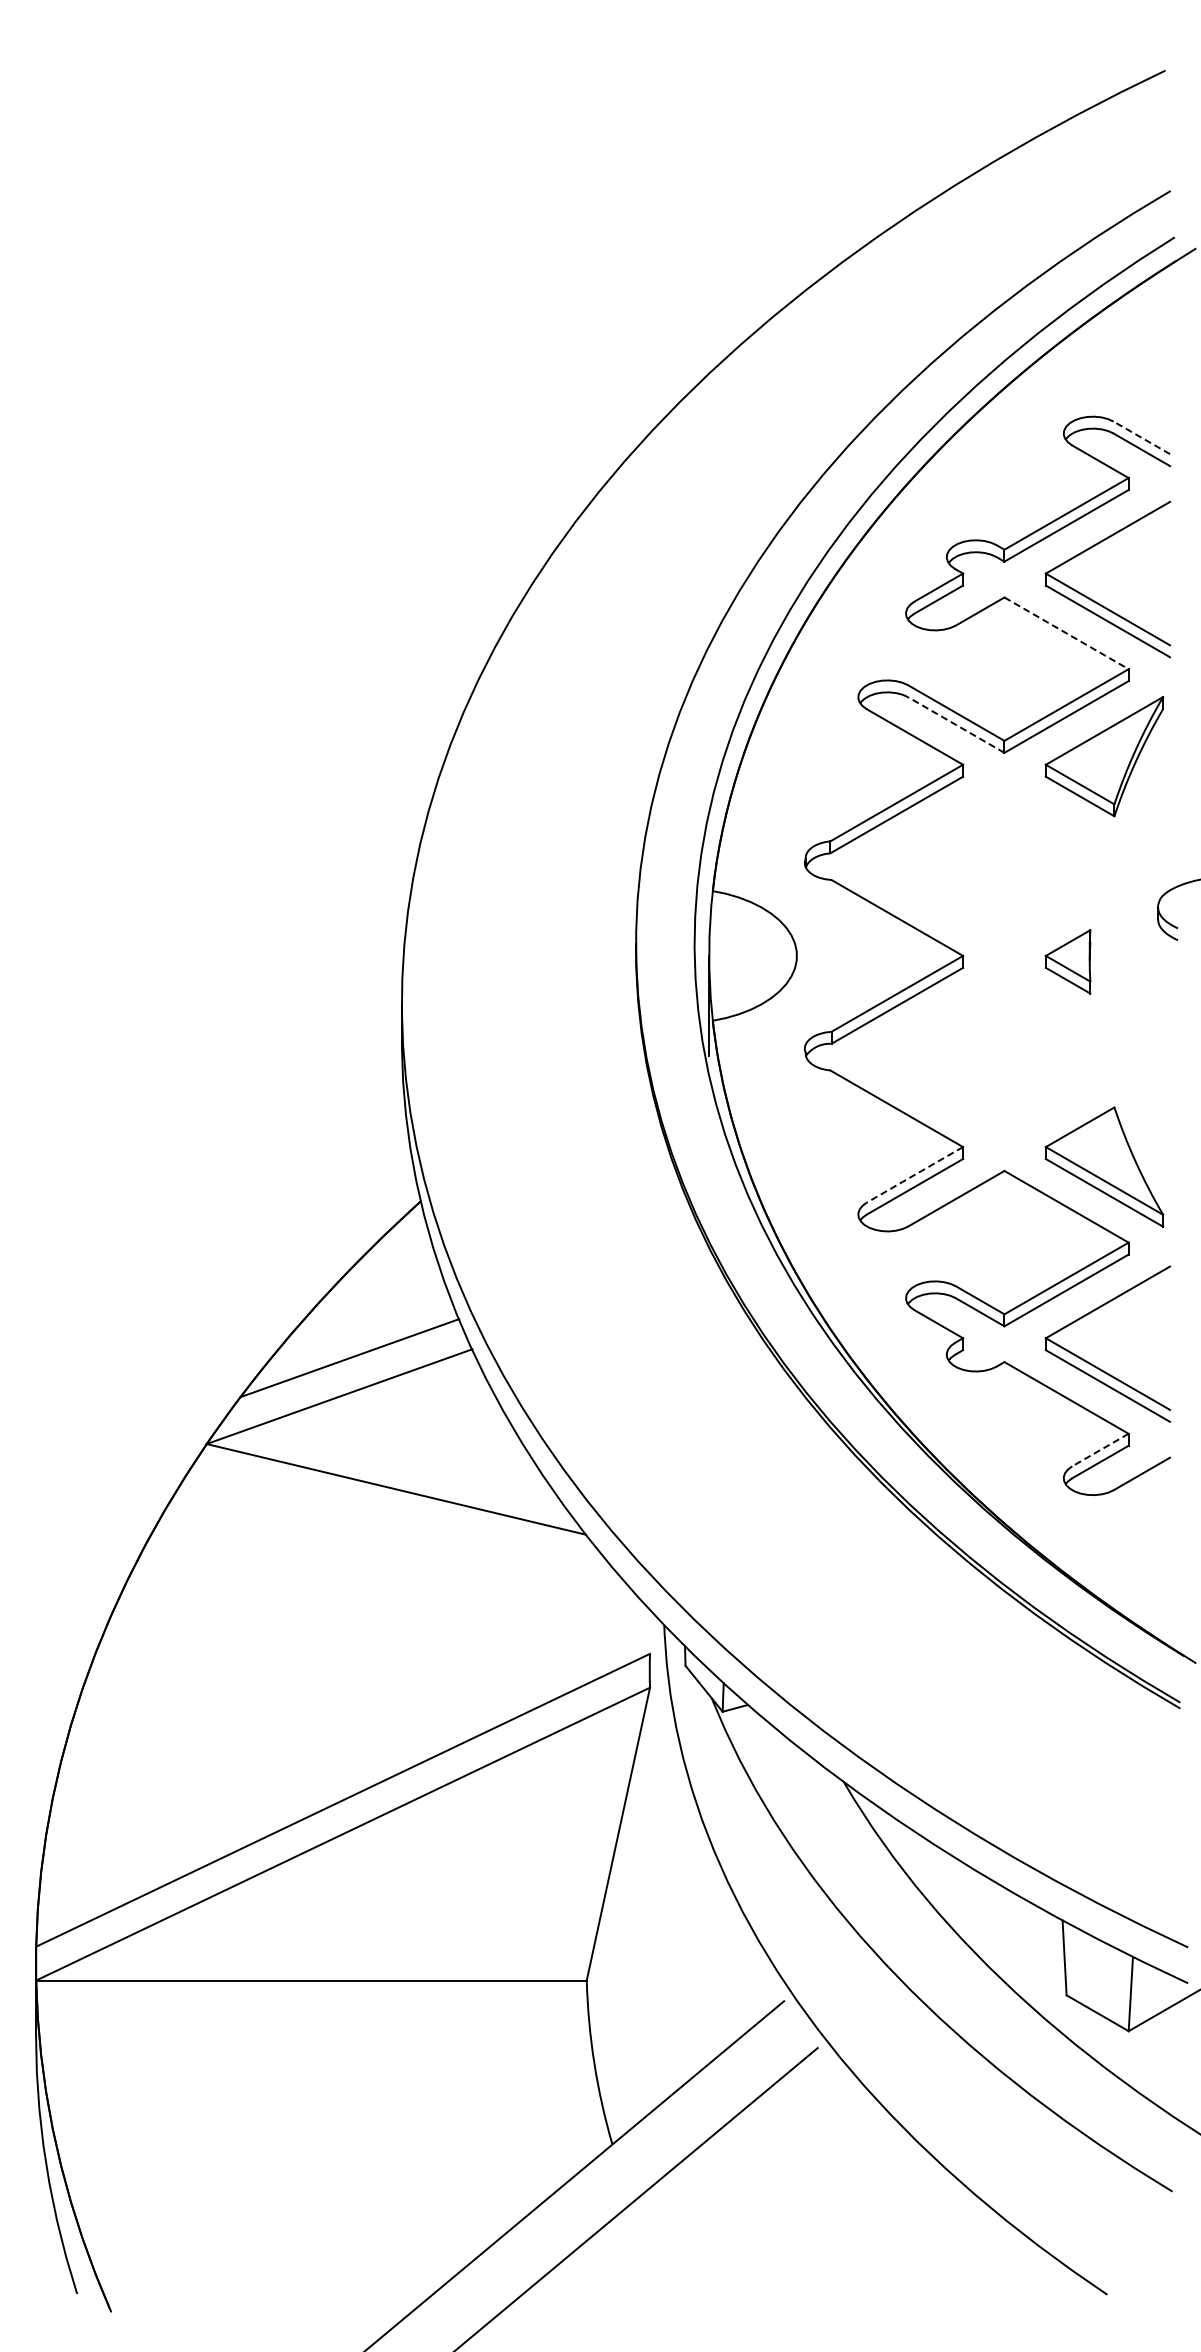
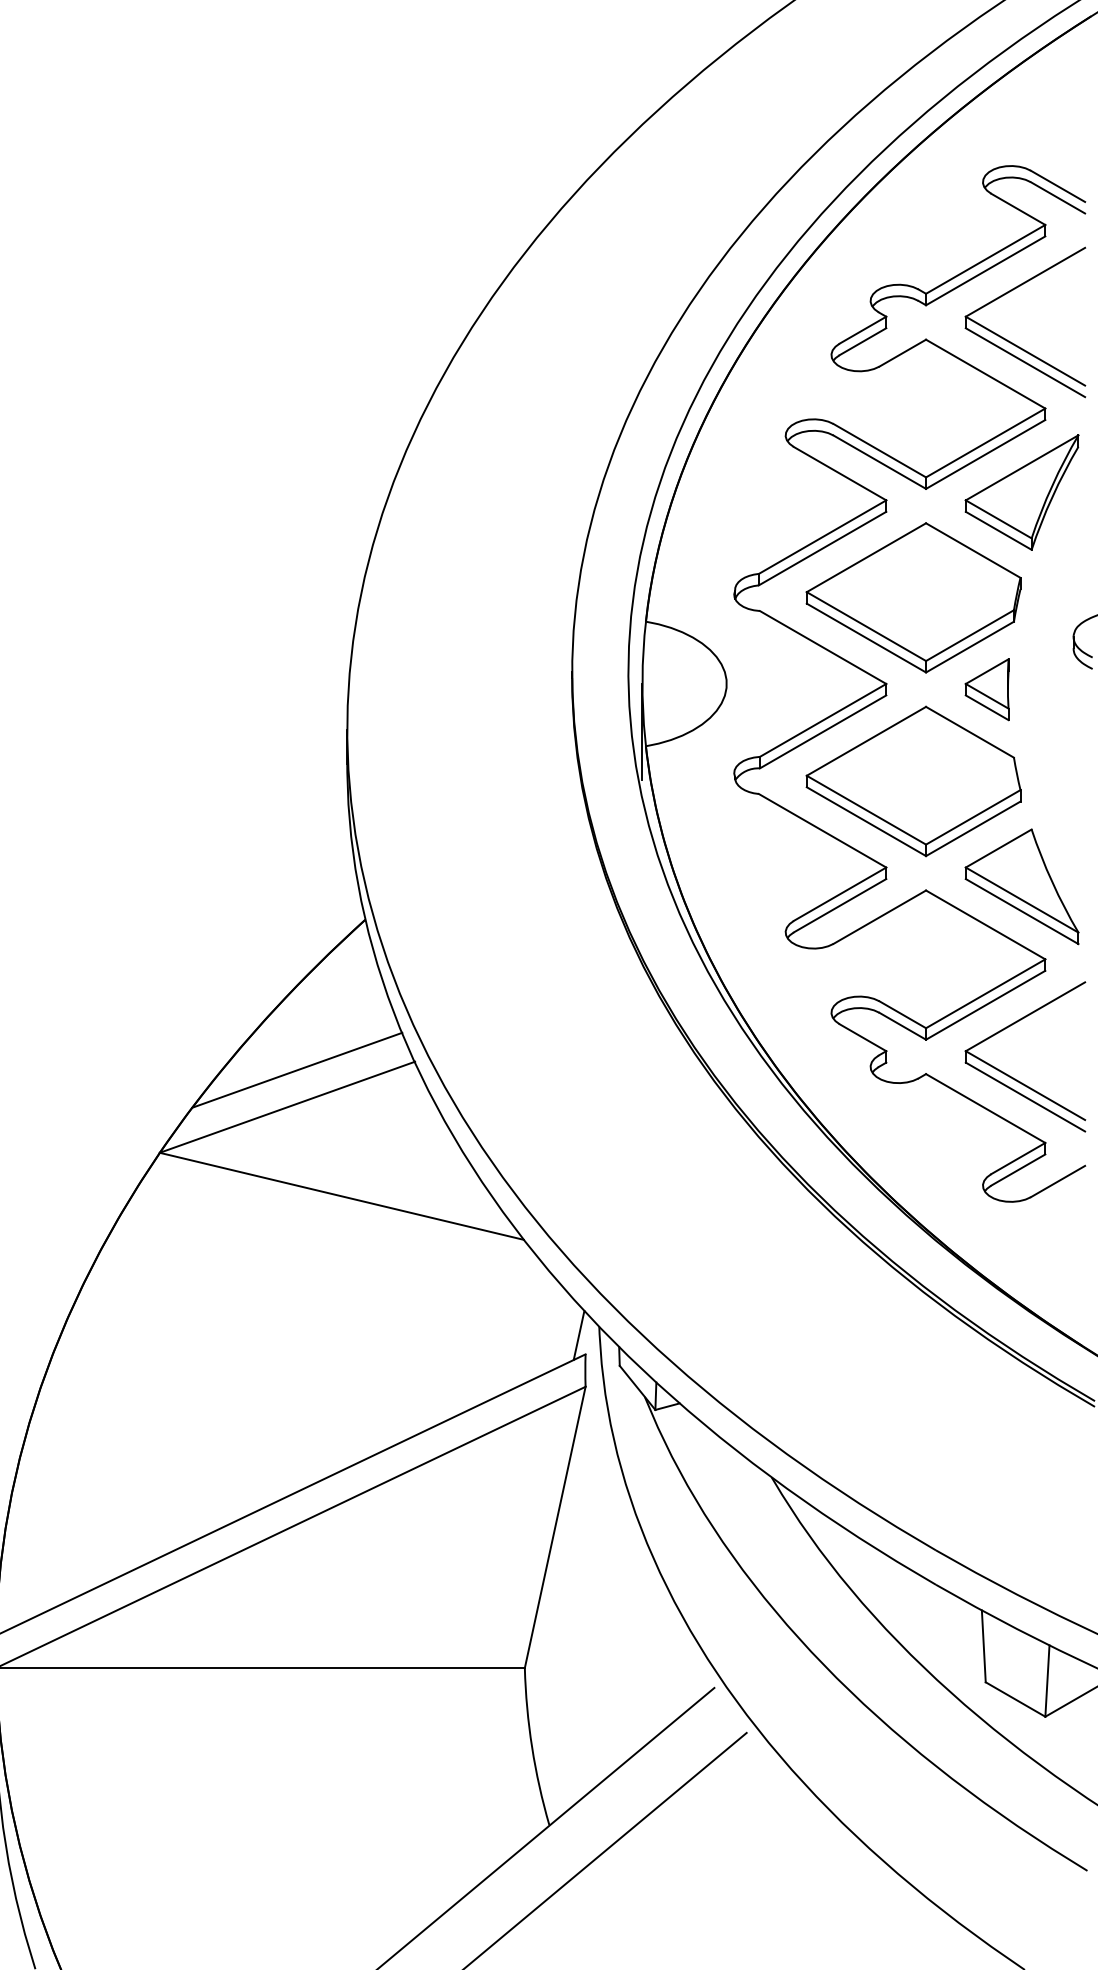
line: (1141, 437) -> (1057, 186), dashed -> solid
line: (1066, 633) -> (985, 374), dashed -> solid
line: (956, 725) -> (879, 462), dashed -> solid
part: (991, 866) -> (913, 598), added
part: (991, 1057) -> (913, 781), added
line: (914, 1174) -> (839, 893), dashed -> solid
line: (1100, 1450) -> (1018, 1159), dashed -> solid
line: (642, 1633) -> (578, 1334), added

